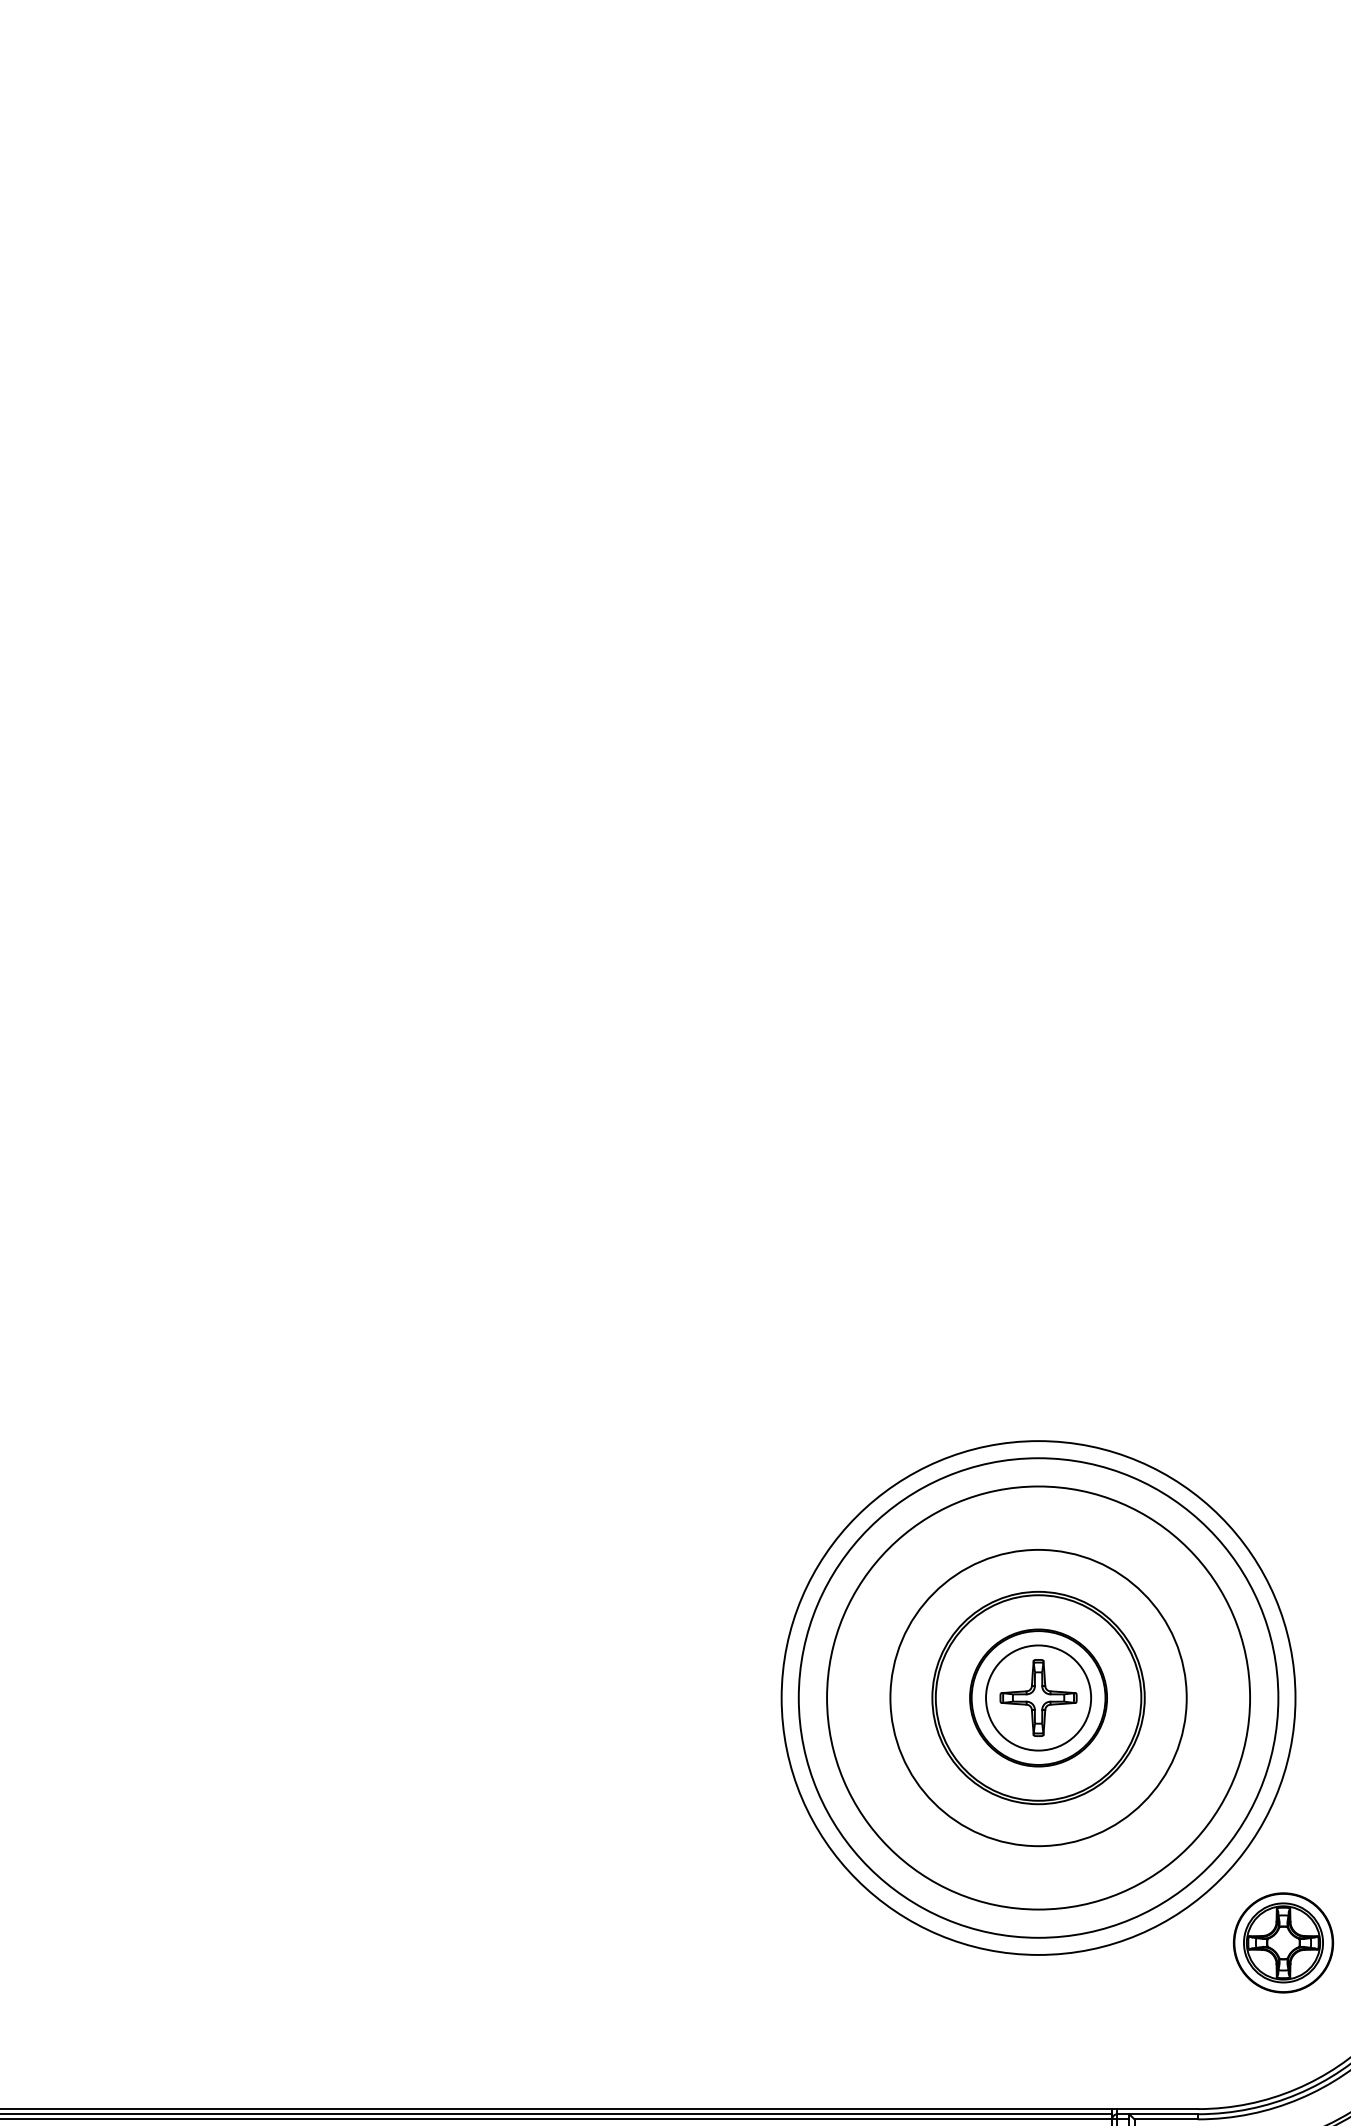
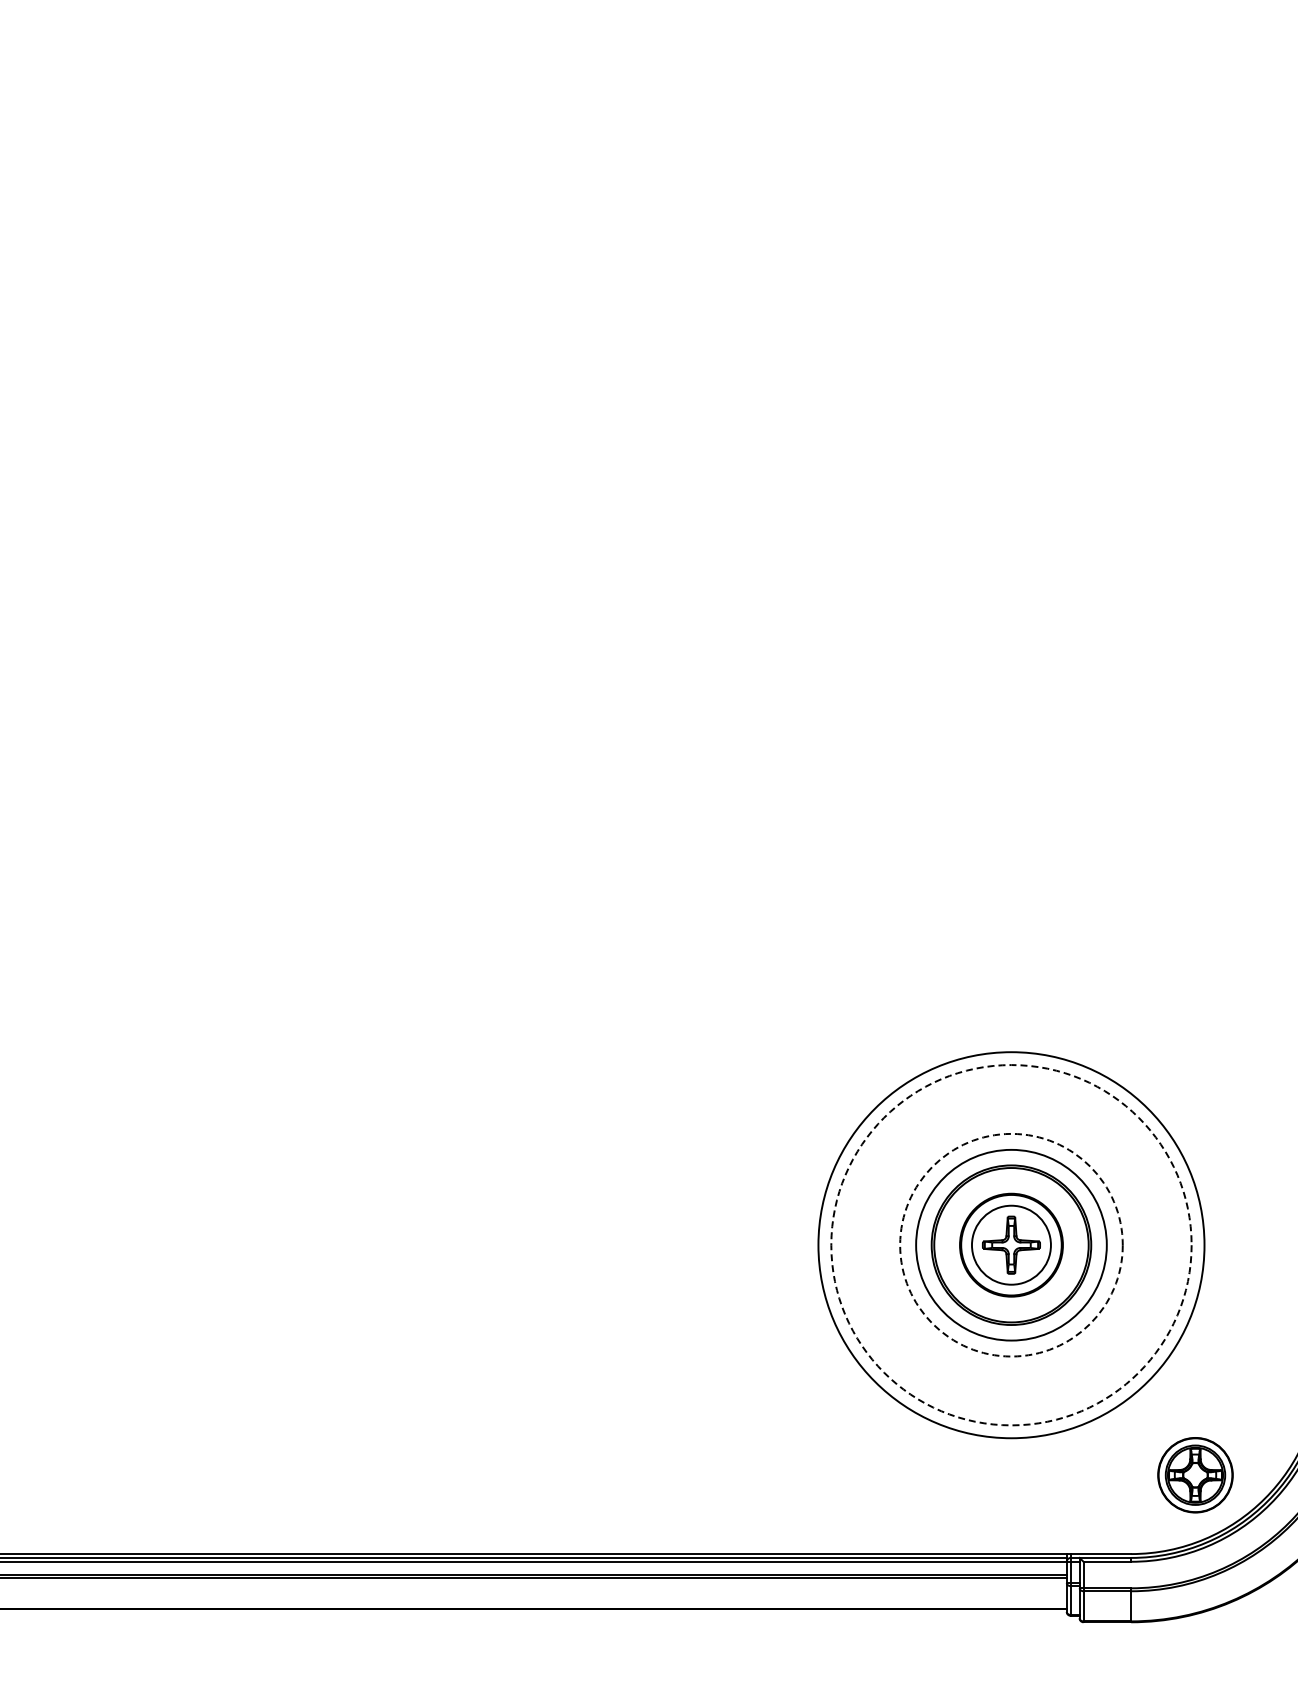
circle: (1038, 1697) -> (1011, 1244), solid -> dashed
circle: (1038, 1698) -> (1011, 1245), size x0.6
circle: (1038, 1698) -> (1011, 1245), solid -> dashed
part: (1283, 1943) -> (1195, 1475), moved

